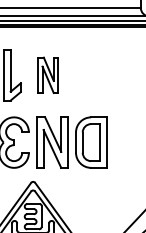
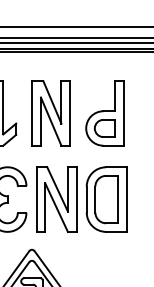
part: (47, 75) -> (50, 113), size x1.43
part: (89, 75) -> (104, 113), added

